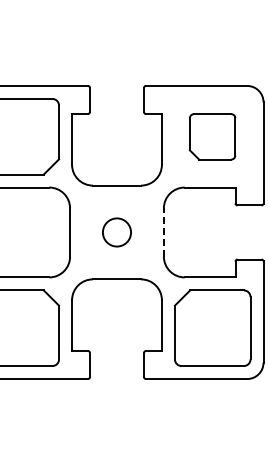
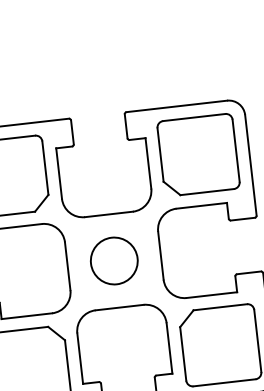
part: (212, 136) -> (198, 154), size x1.67
circle: (116, 232) -> (113, 261), size x1.67
line: (163, 232) -> (160, 255), dashed -> solid

